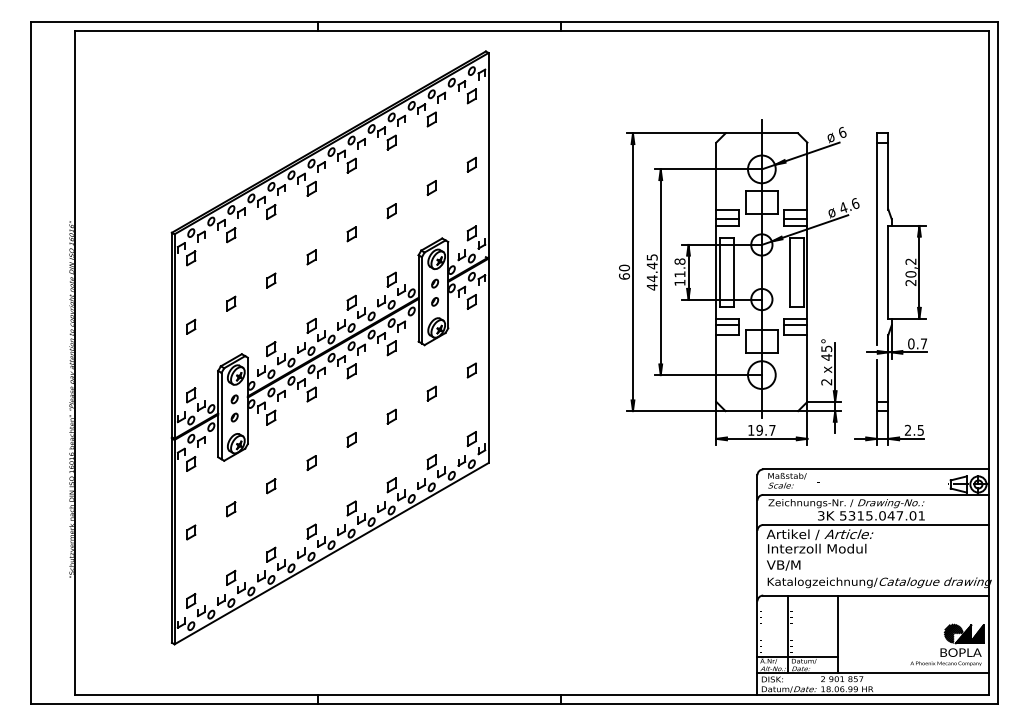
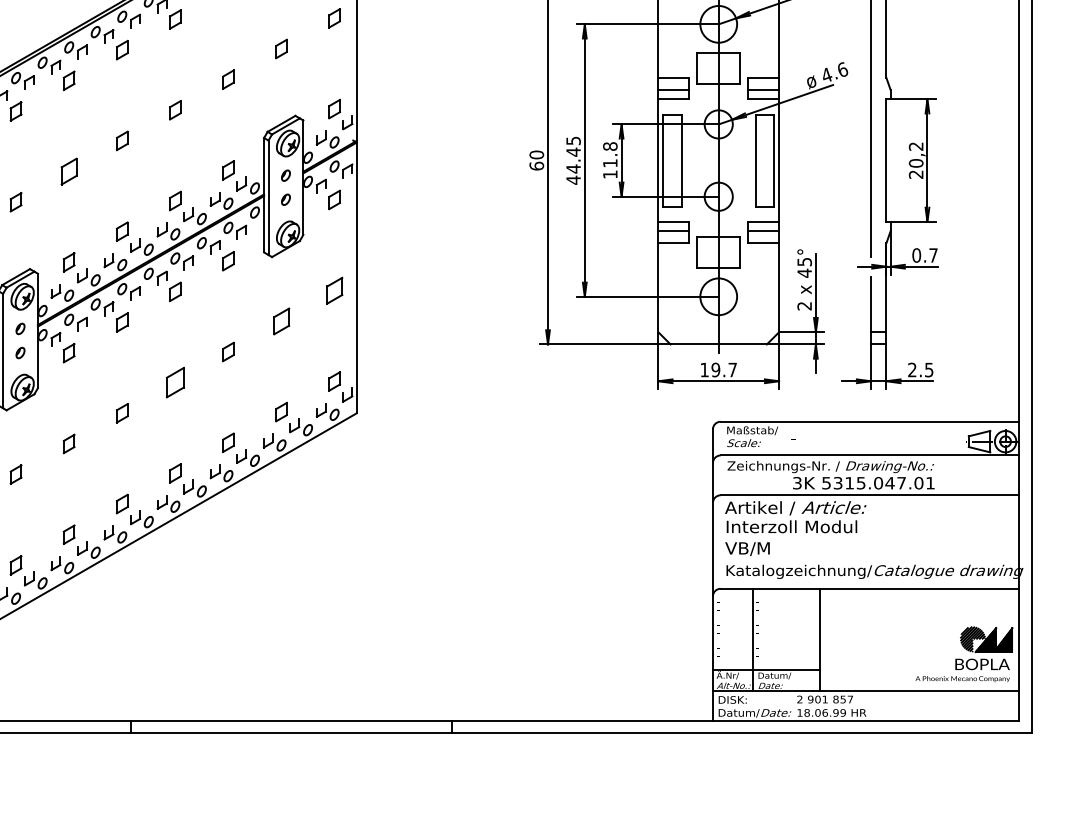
part: (271, 280) -> (69, 171), size x1.4
part: (471, 370) -> (334, 290), size x1.4
part: (431, 393) -> (281, 321), size x1.4
part: (351, 439) -> (175, 382), size x1.6

